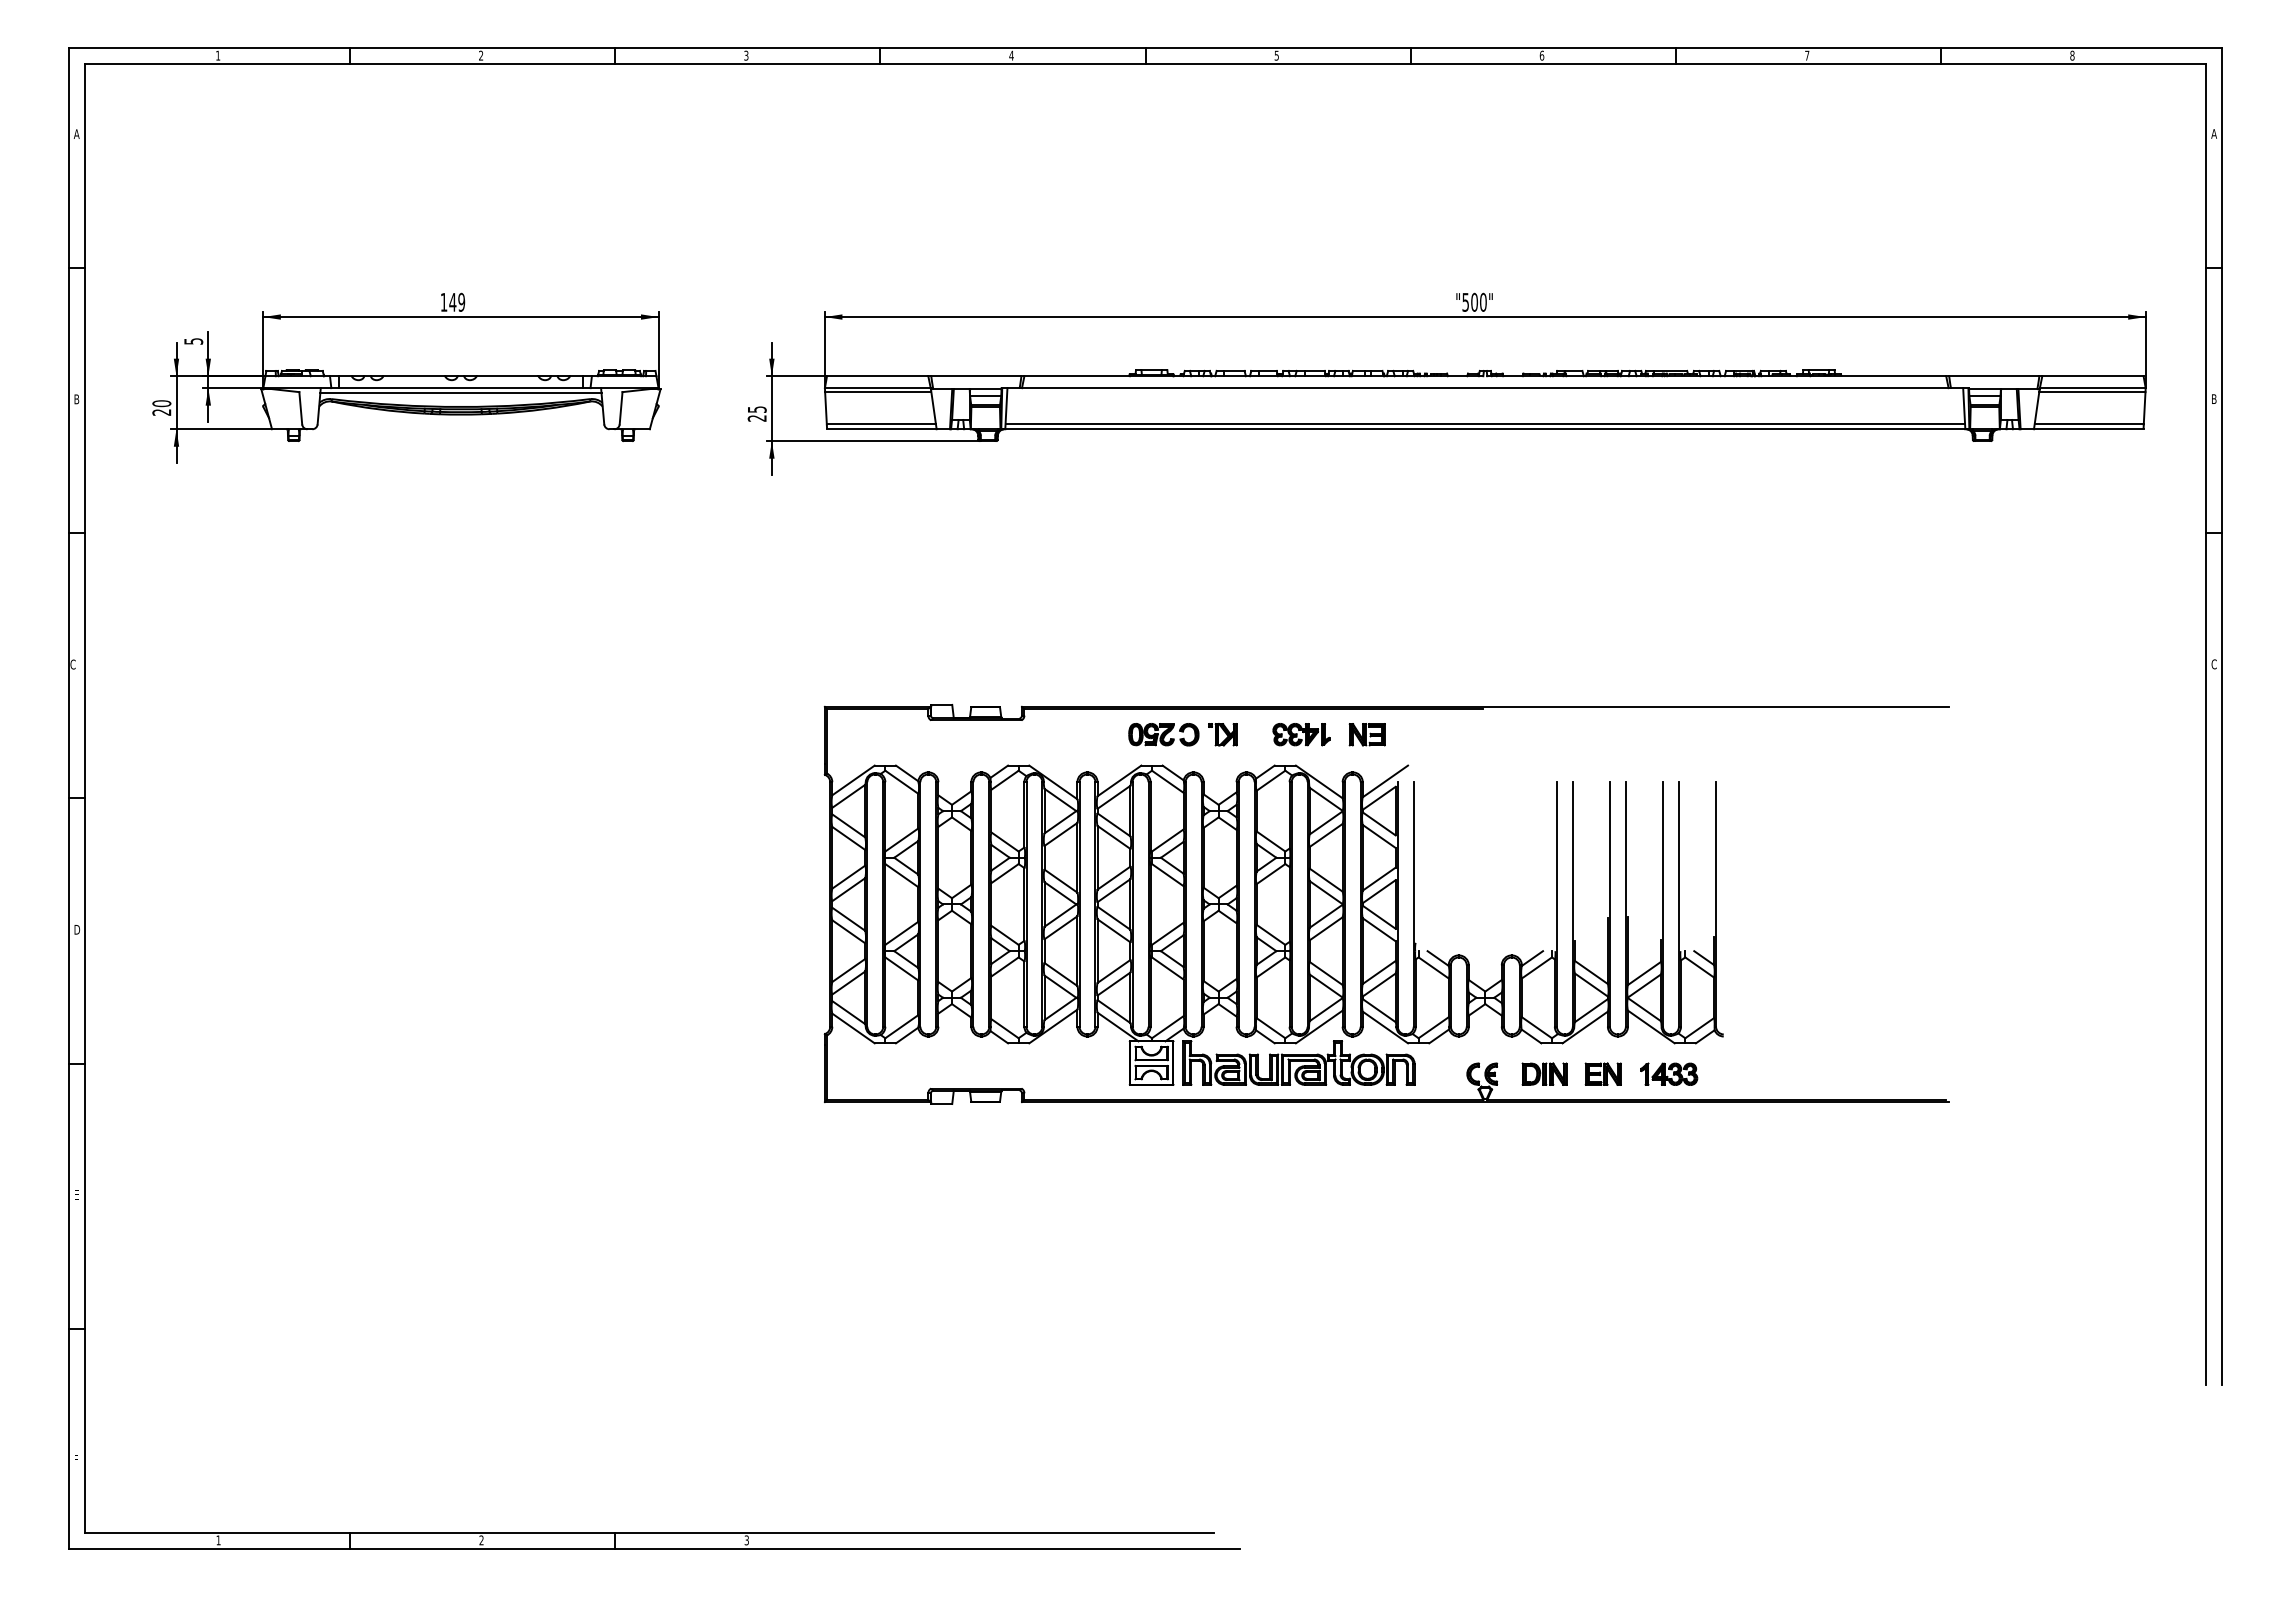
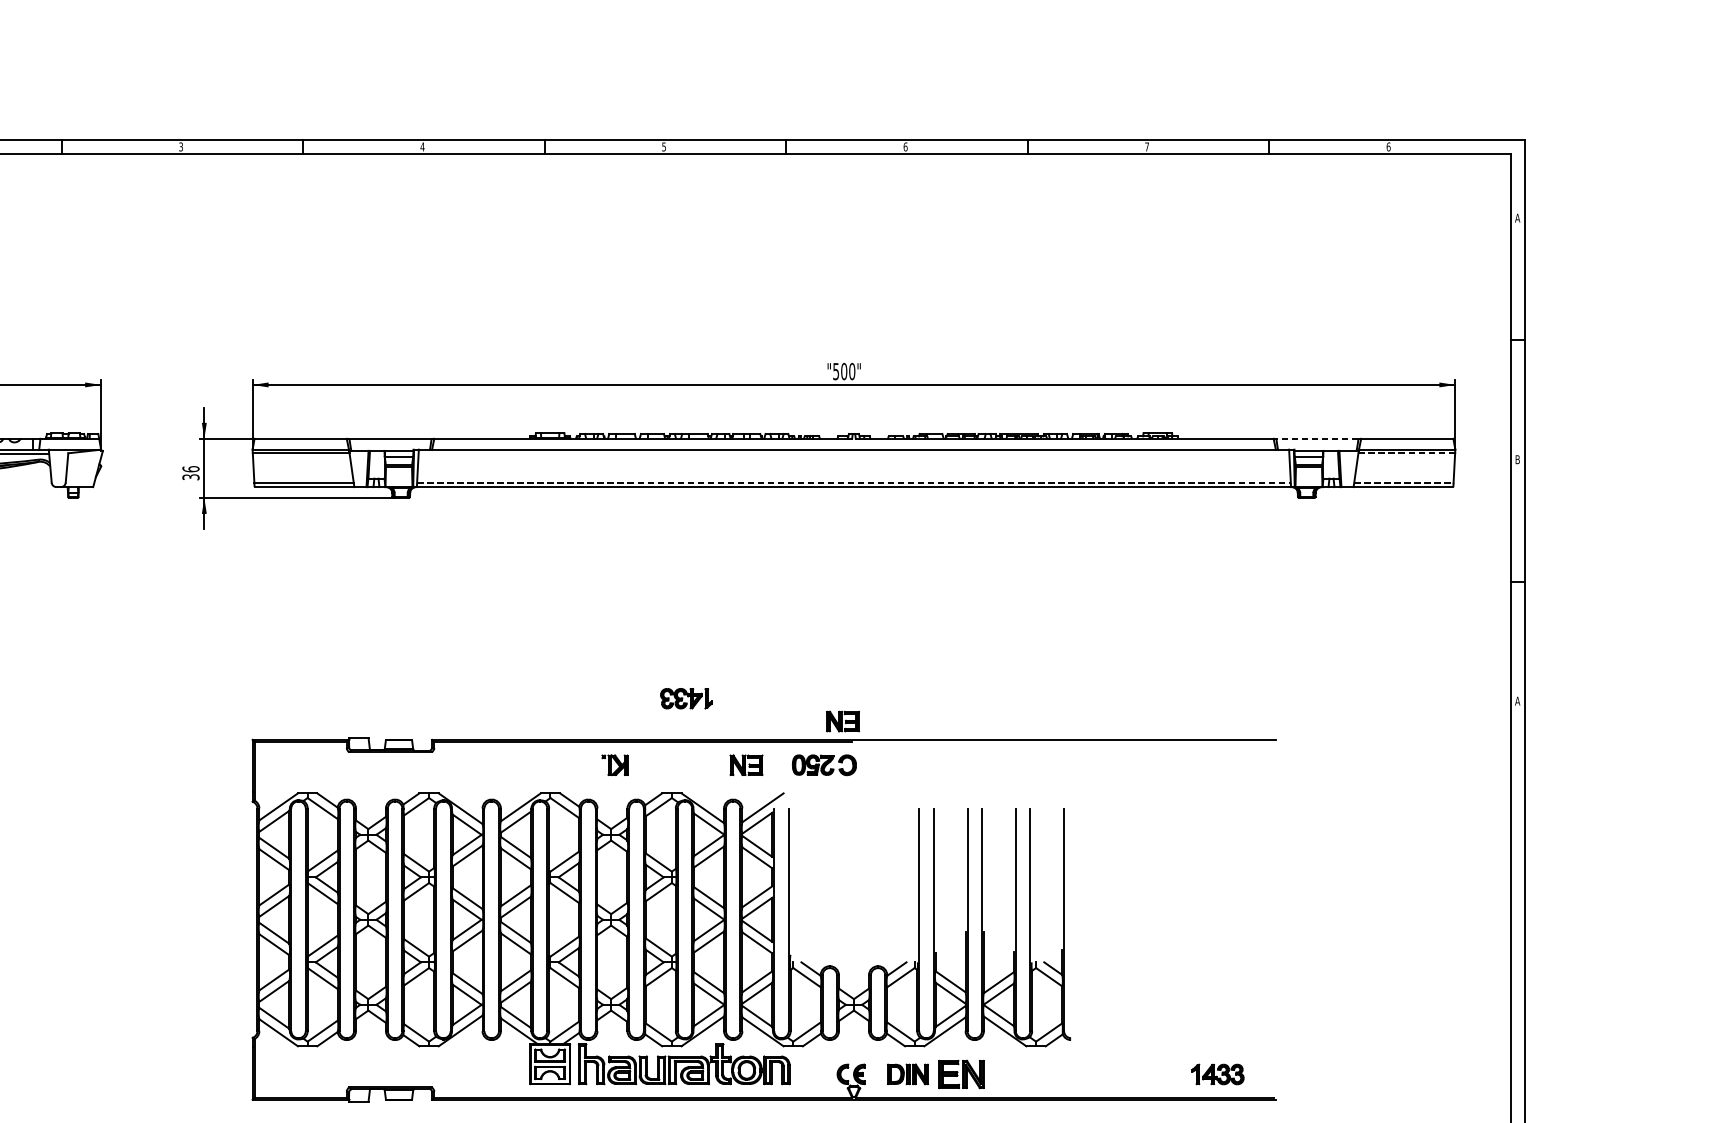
text: (2072, 55) -> (1388, 146), 8 -> 6
line: (1993, 376) -> (1316, 439), solid -> dashed
line: (2092, 392) -> (1406, 453), solid -> dashed
text: (756, 413) -> (190, 472), 25 -> 36
line: (1485, 424) -> (854, 482), solid -> dashed
line: (2089, 424) -> (1404, 482), solid -> dashed
text: (2213, 664) -> (1517, 701), C -> A
part: (1472, 686) -> (842, 721), added
part: (1163, 734) -> (824, 765), moved
part: (1301, 734) -> (686, 698), moved
part: (1602, 1073) -> (960, 1073), size x1.4
part: (1669, 1073) -> (1218, 1073), moved

